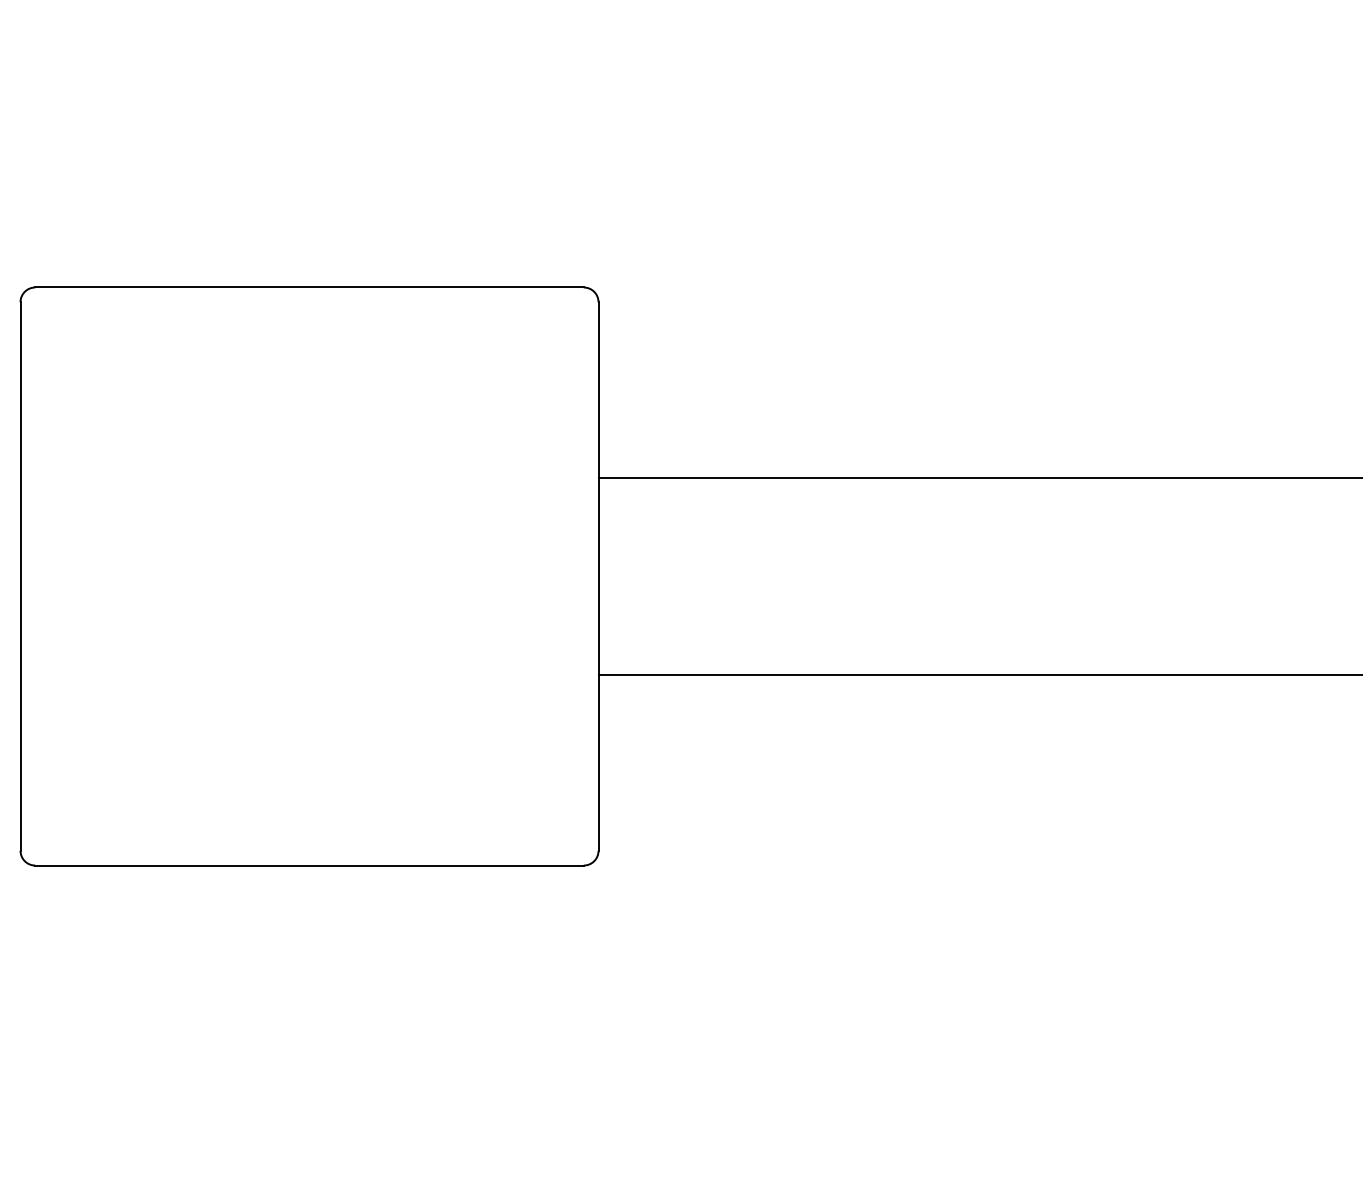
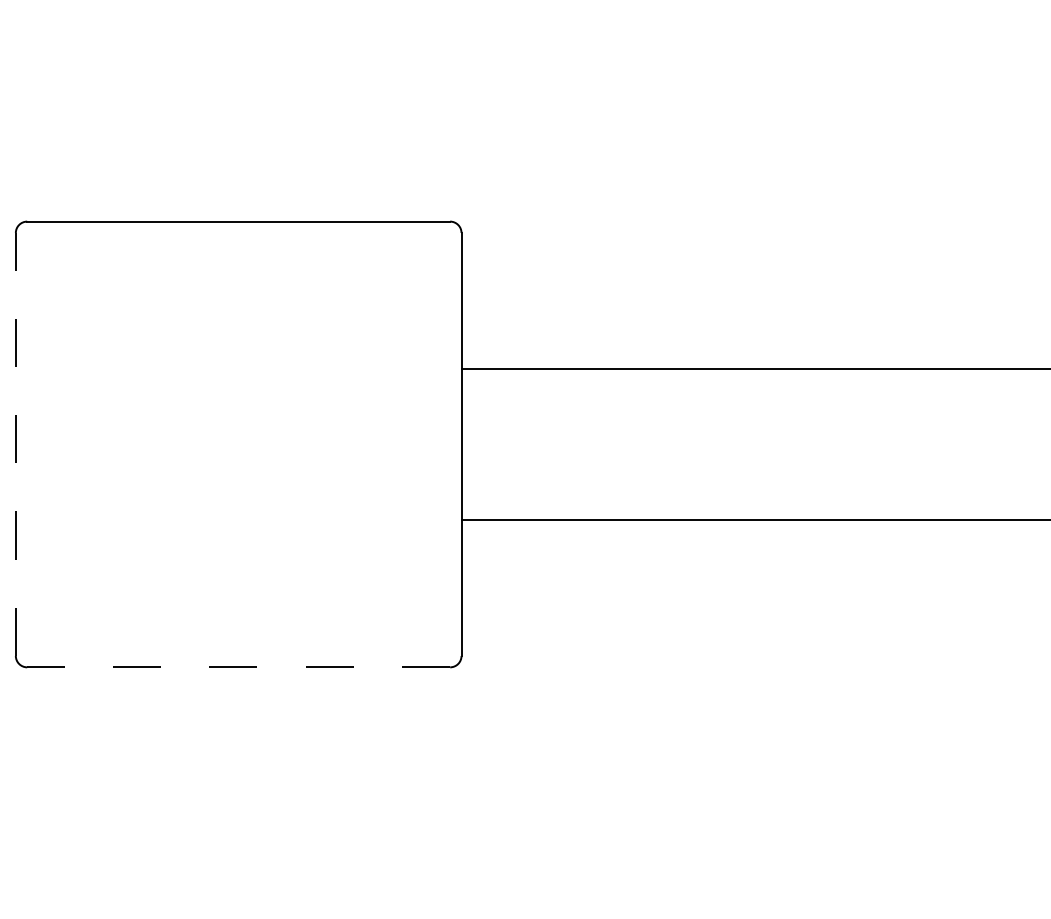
line: (20, 575) -> (15, 443), solid -> dashed
line: (309, 865) -> (238, 667), solid -> dashed

